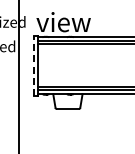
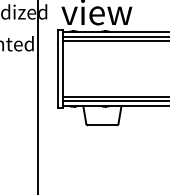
line: (33, 65) -> (57, 68), dashed -> solid

